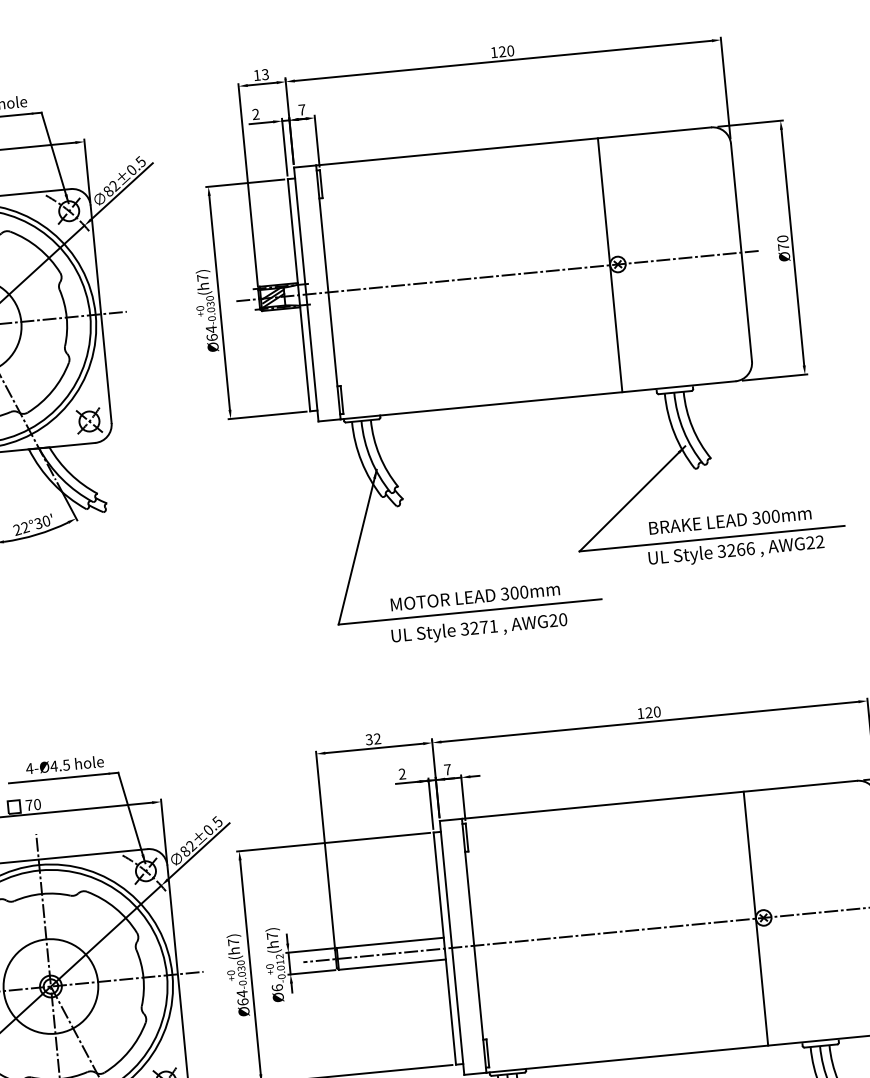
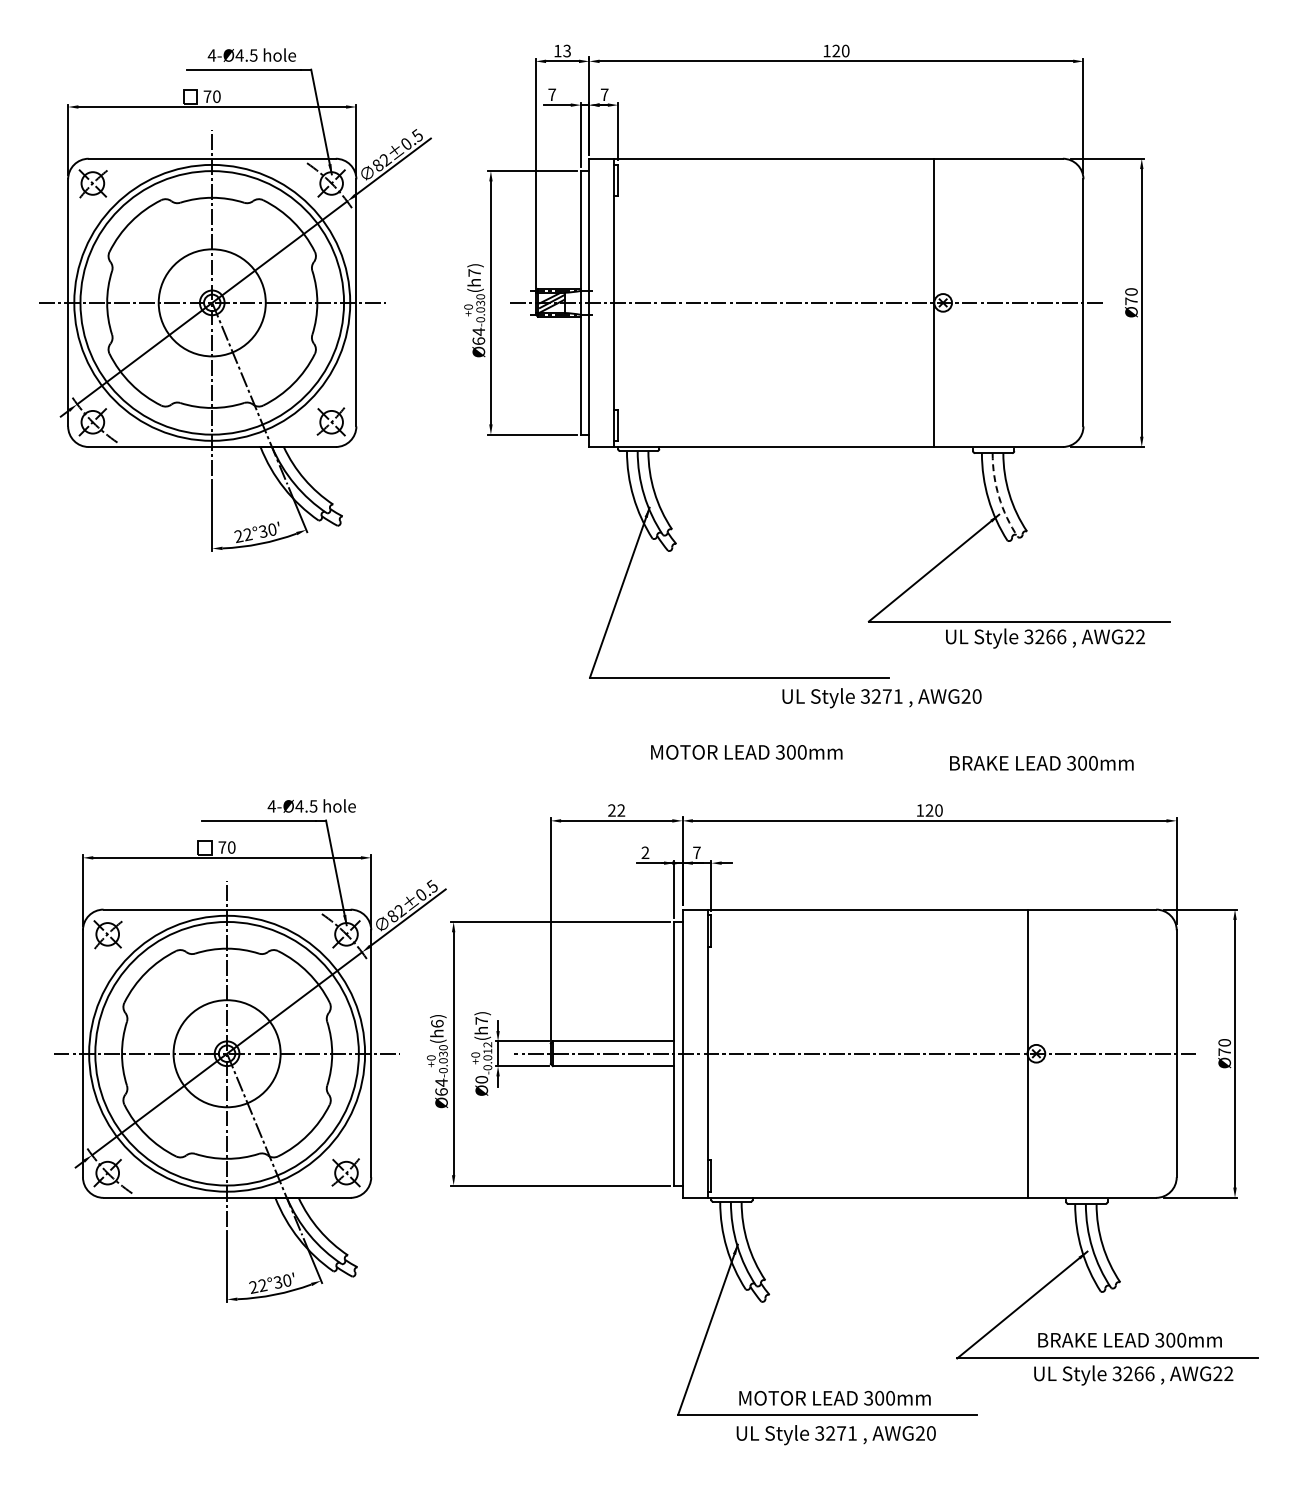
text: (255, 114) -> (551, 94), 2 -> 7
arc: (684, 431) -> (999, 497), solid -> dashed
text: (730, 520) -> (1041, 763), moved
text: (475, 597) -> (746, 752), moved
text: (479, 629) -> (881, 698), moved
text: (368, 739) -> (611, 810), 32 -> 22
text: (64, 764) -> (311, 805), moved
text: (233, 942) -> (437, 1023), (h7) -> (h6)
text: (277, 987) -> (481, 1079), Ø6 -> Ø0

